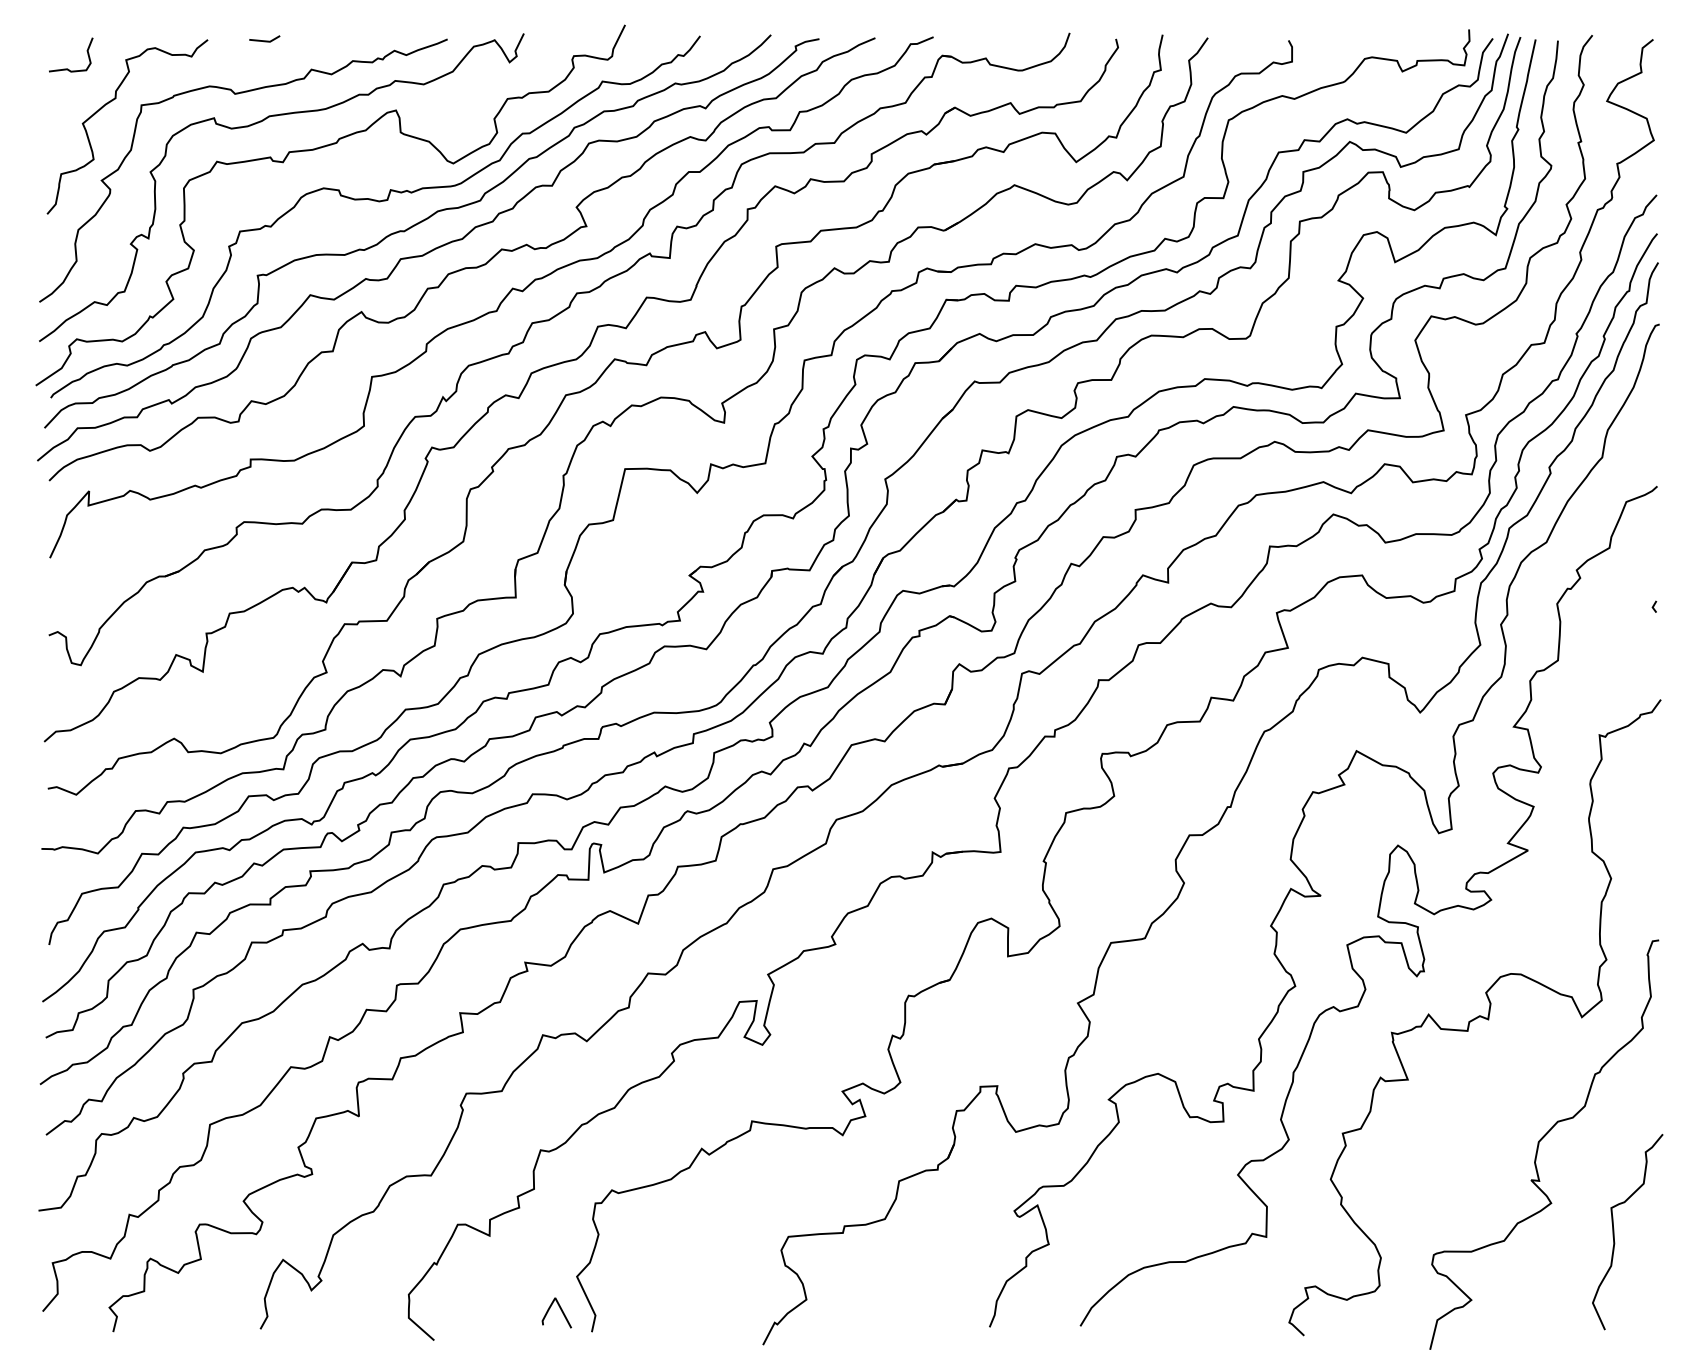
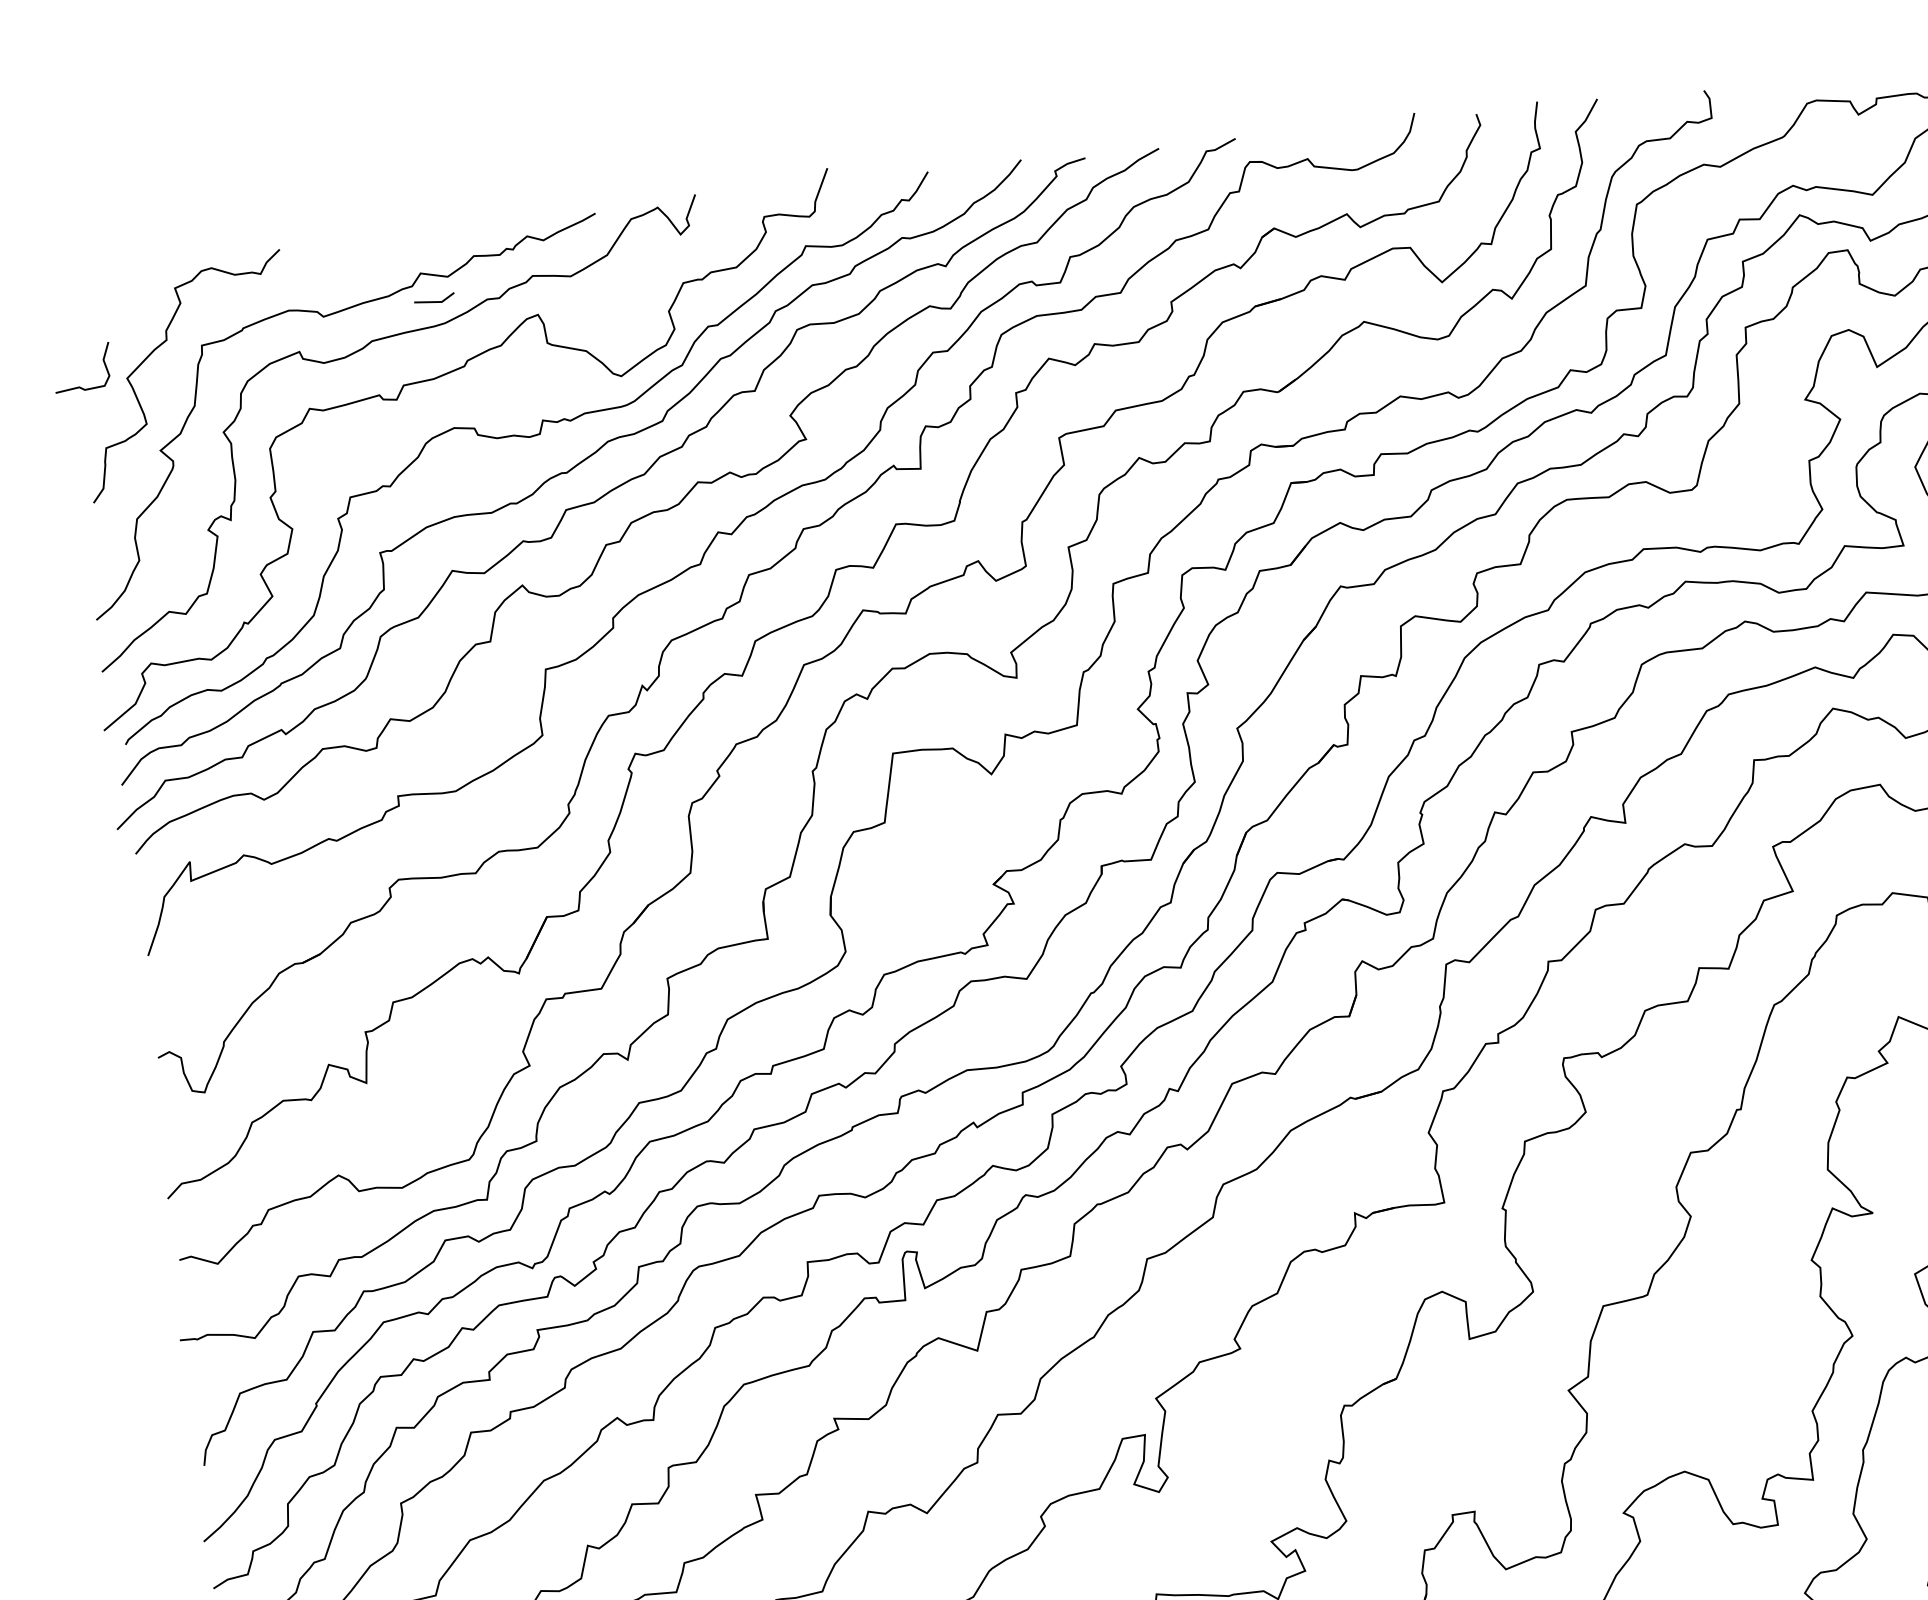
line: (264, 40) -> (434, 301), moved
curve: (67, 68) -> (79, 386), moved

